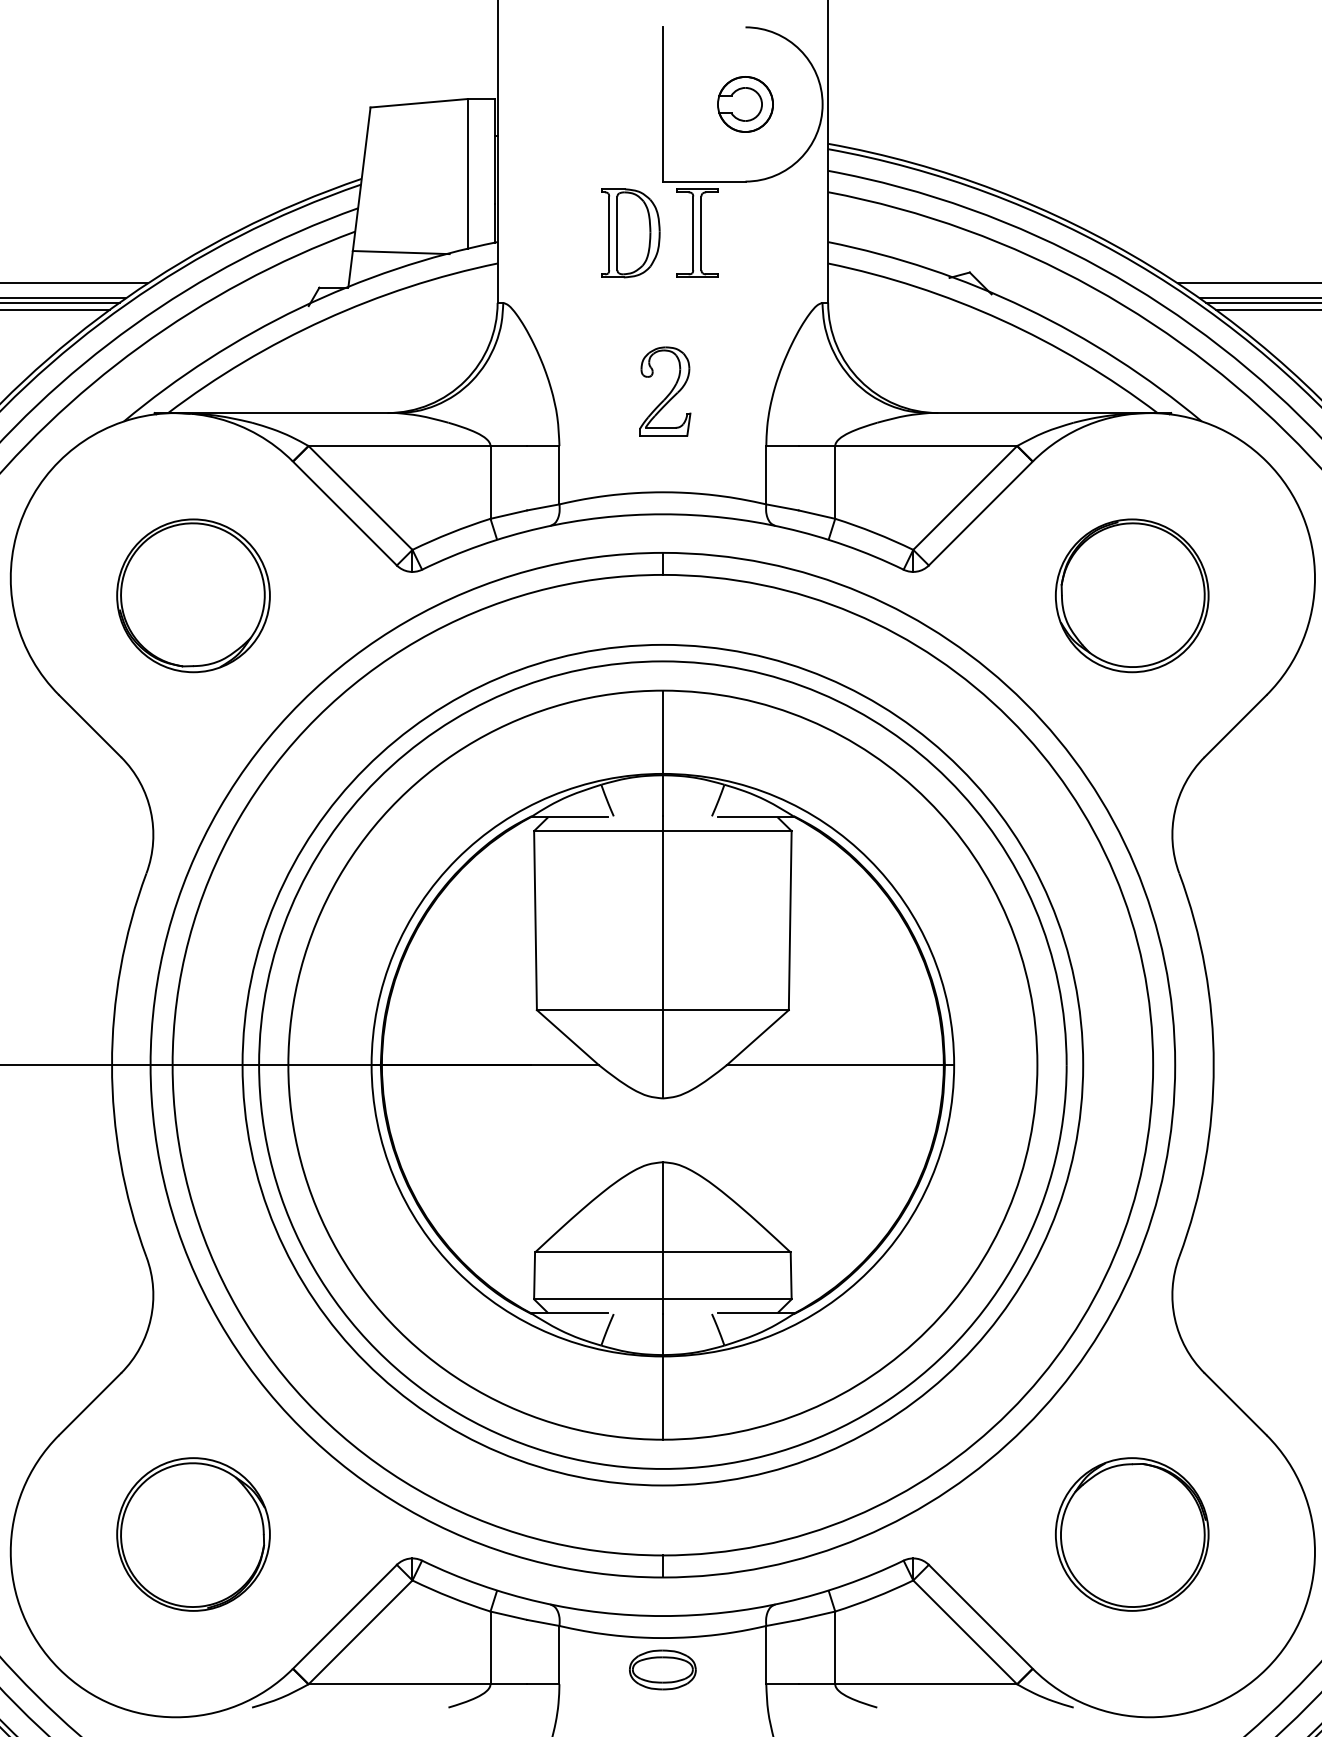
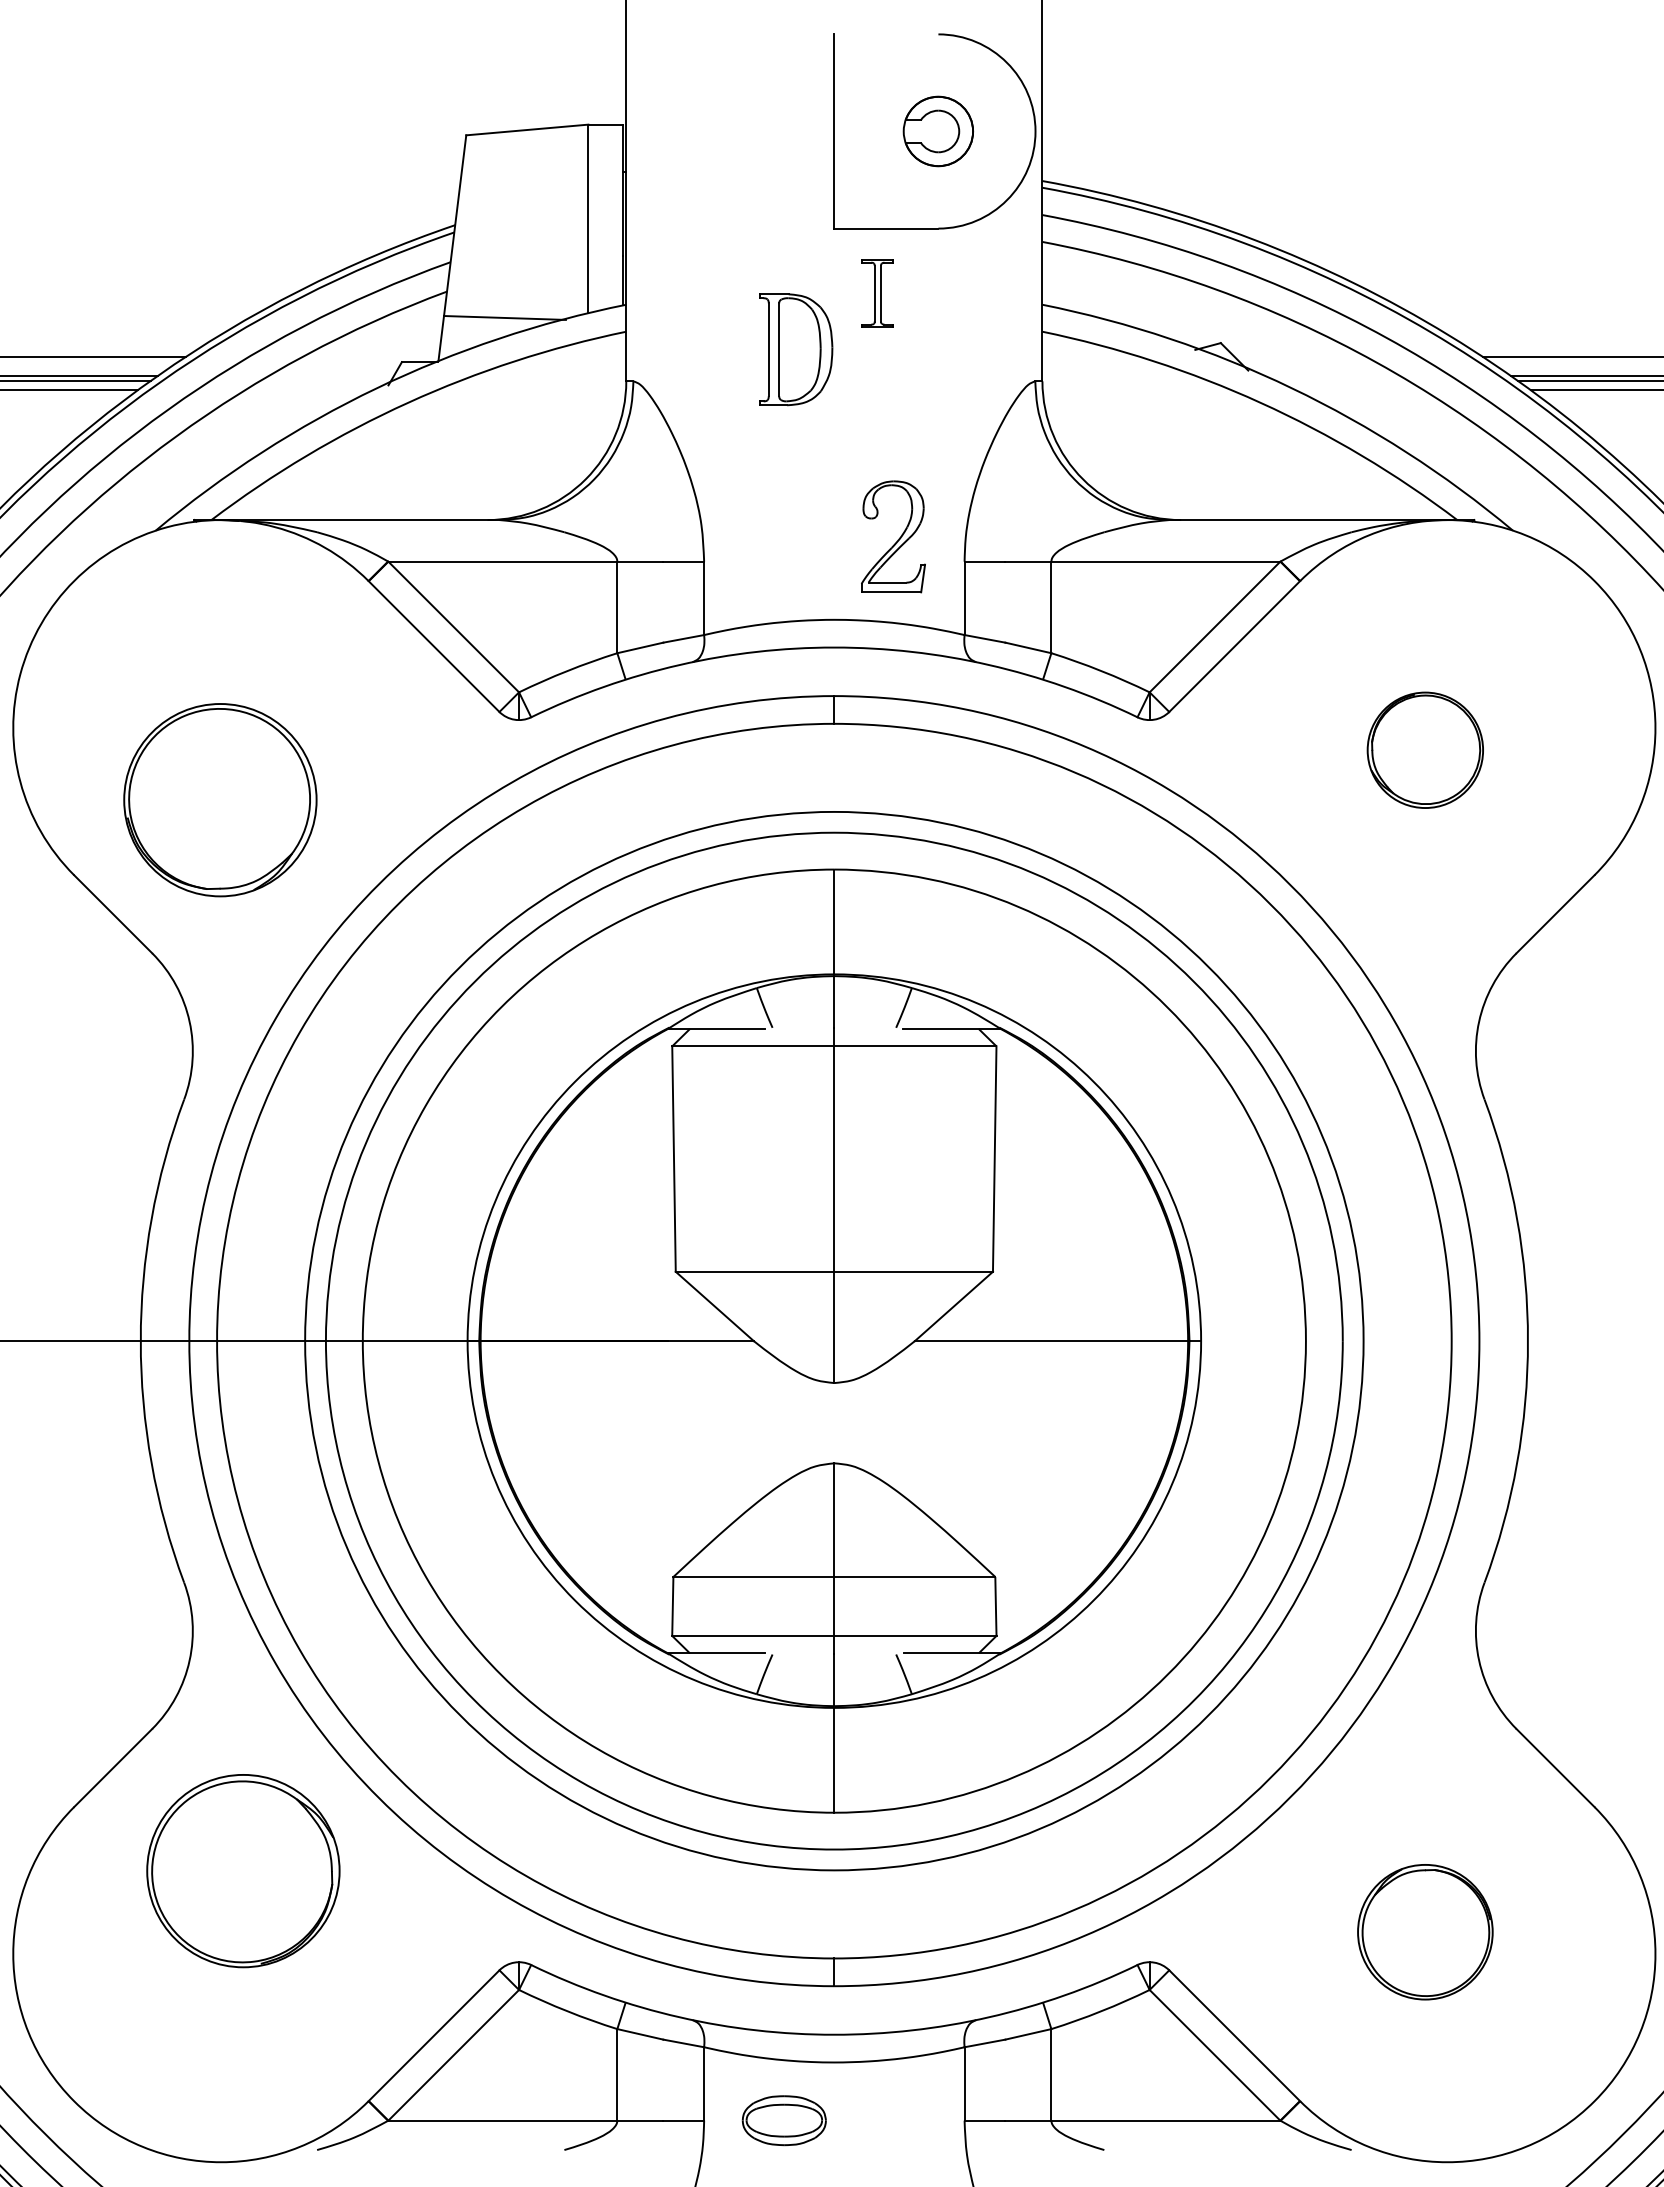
part: (631, 233) -> (796, 349), moved
part: (697, 233) -> (877, 293), size x0.6
part: (665, 391) -> (893, 536), moved
part: (193, 596) -> (220, 800), moved
part: (1132, 596) -> (1425, 750), size x0.6
part: (193, 1534) -> (243, 1871), moved
part: (1132, 1534) -> (1425, 1932), size x0.7
part: (662, 1669) -> (783, 2120), moved

